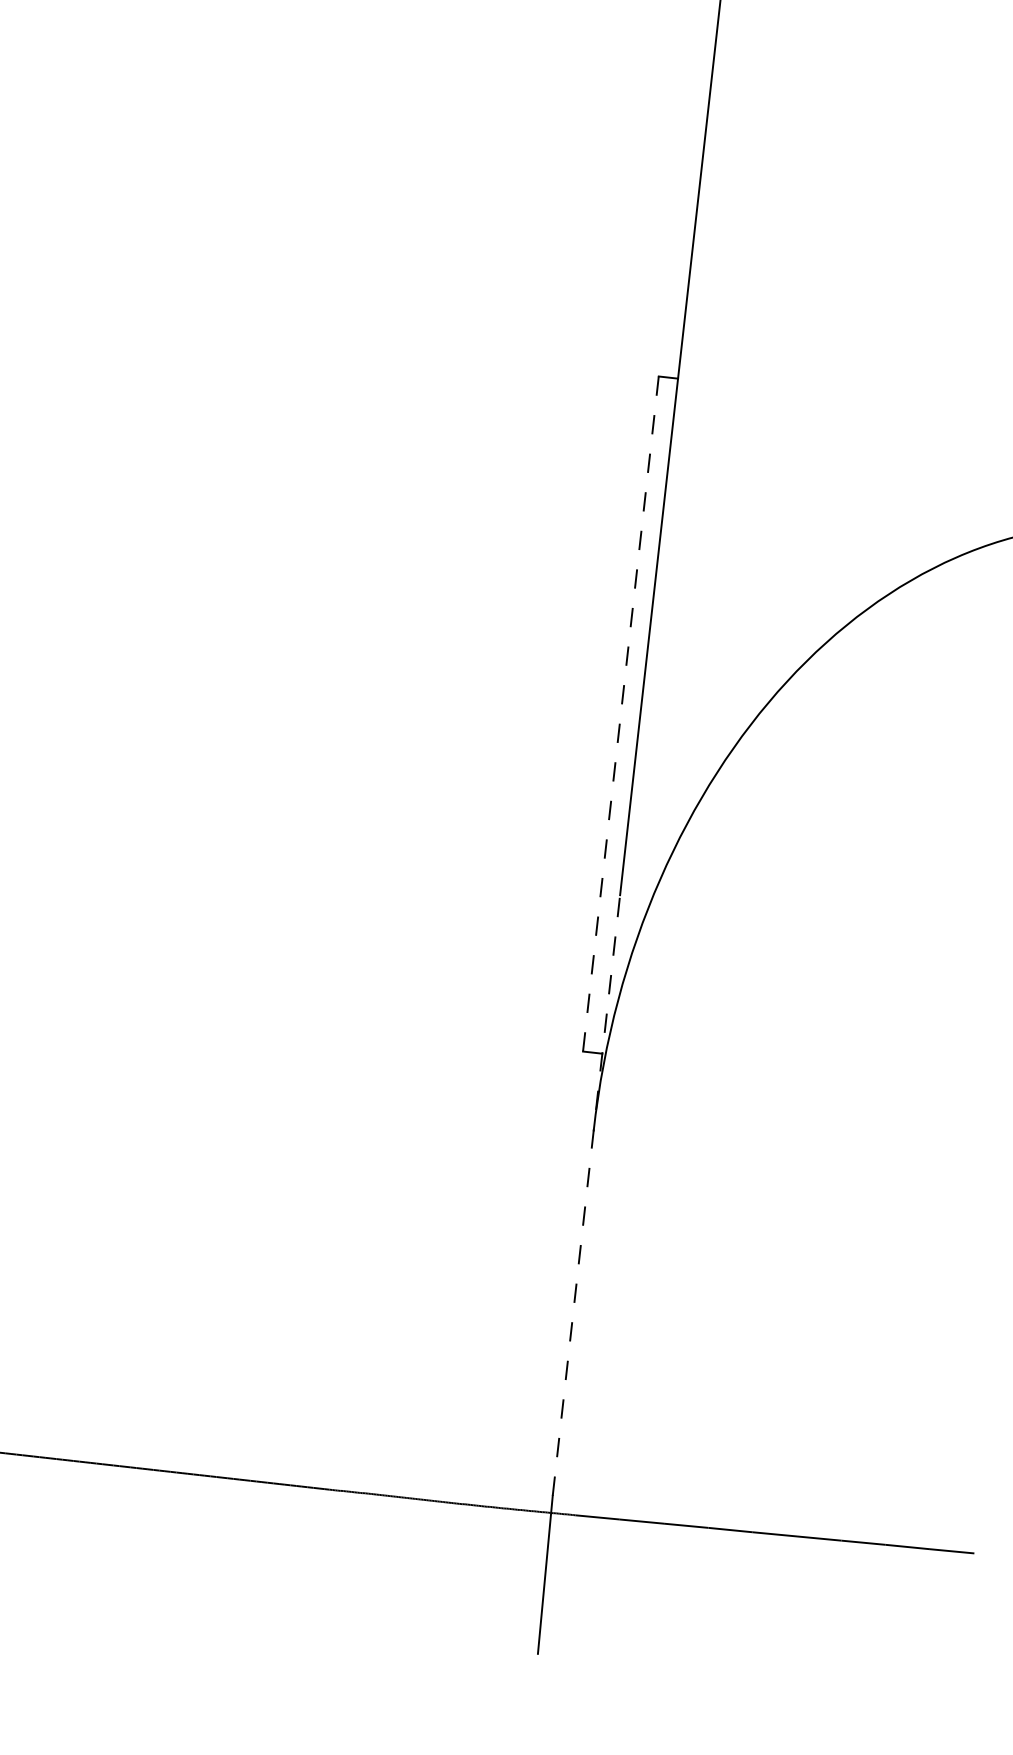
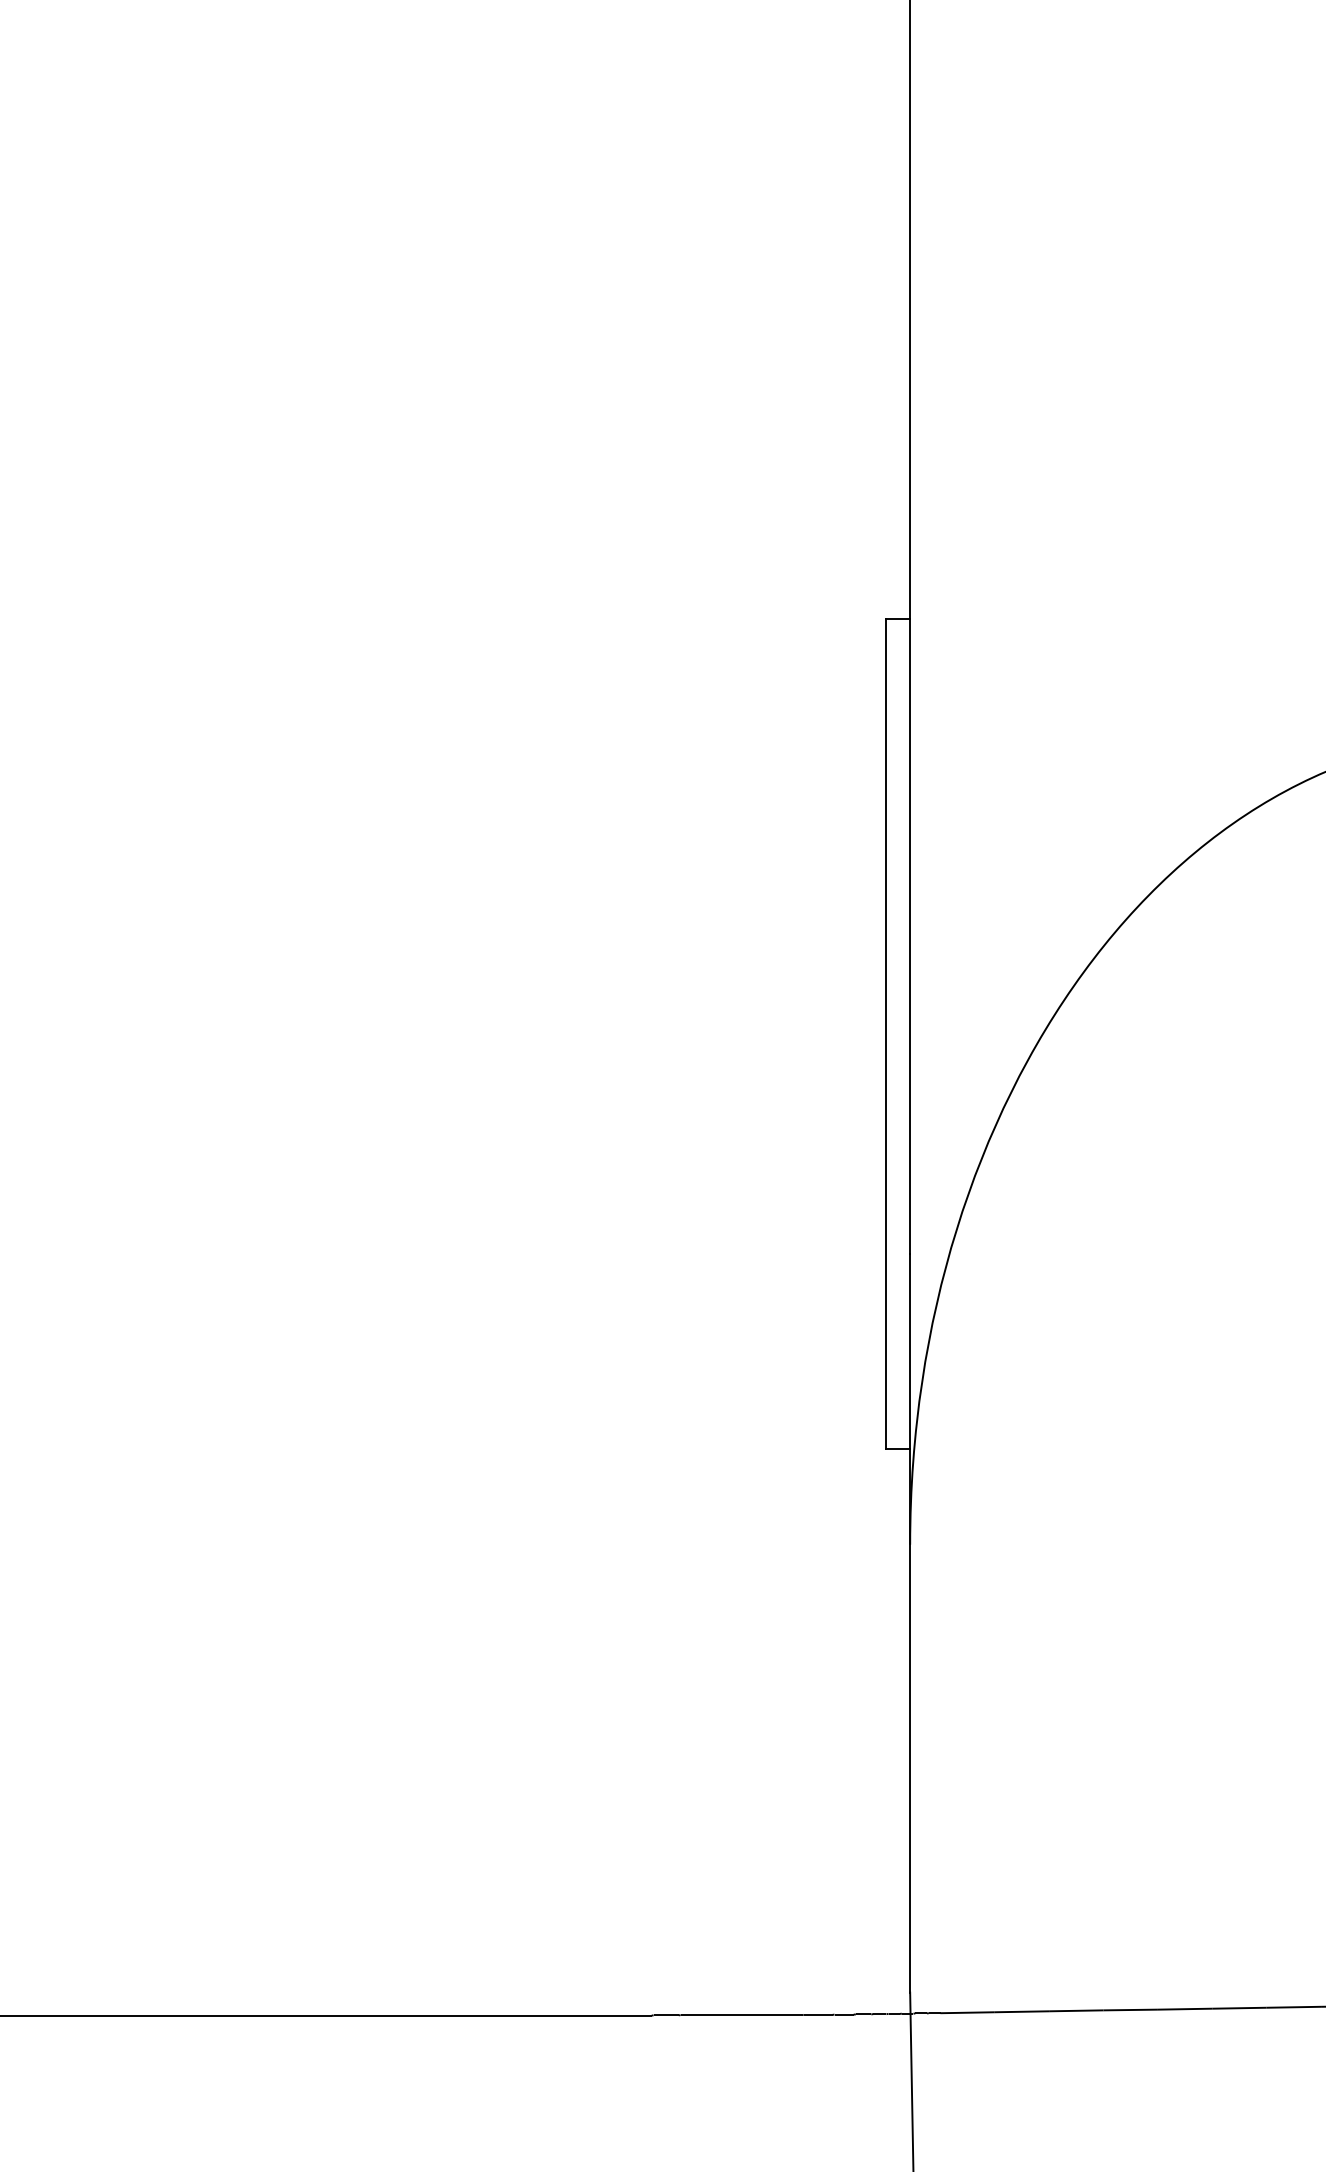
line: (620, 714) -> (886, 1034), dashed -> solid
line: (586, 1194) -> (910, 1622), dashed -> solid

